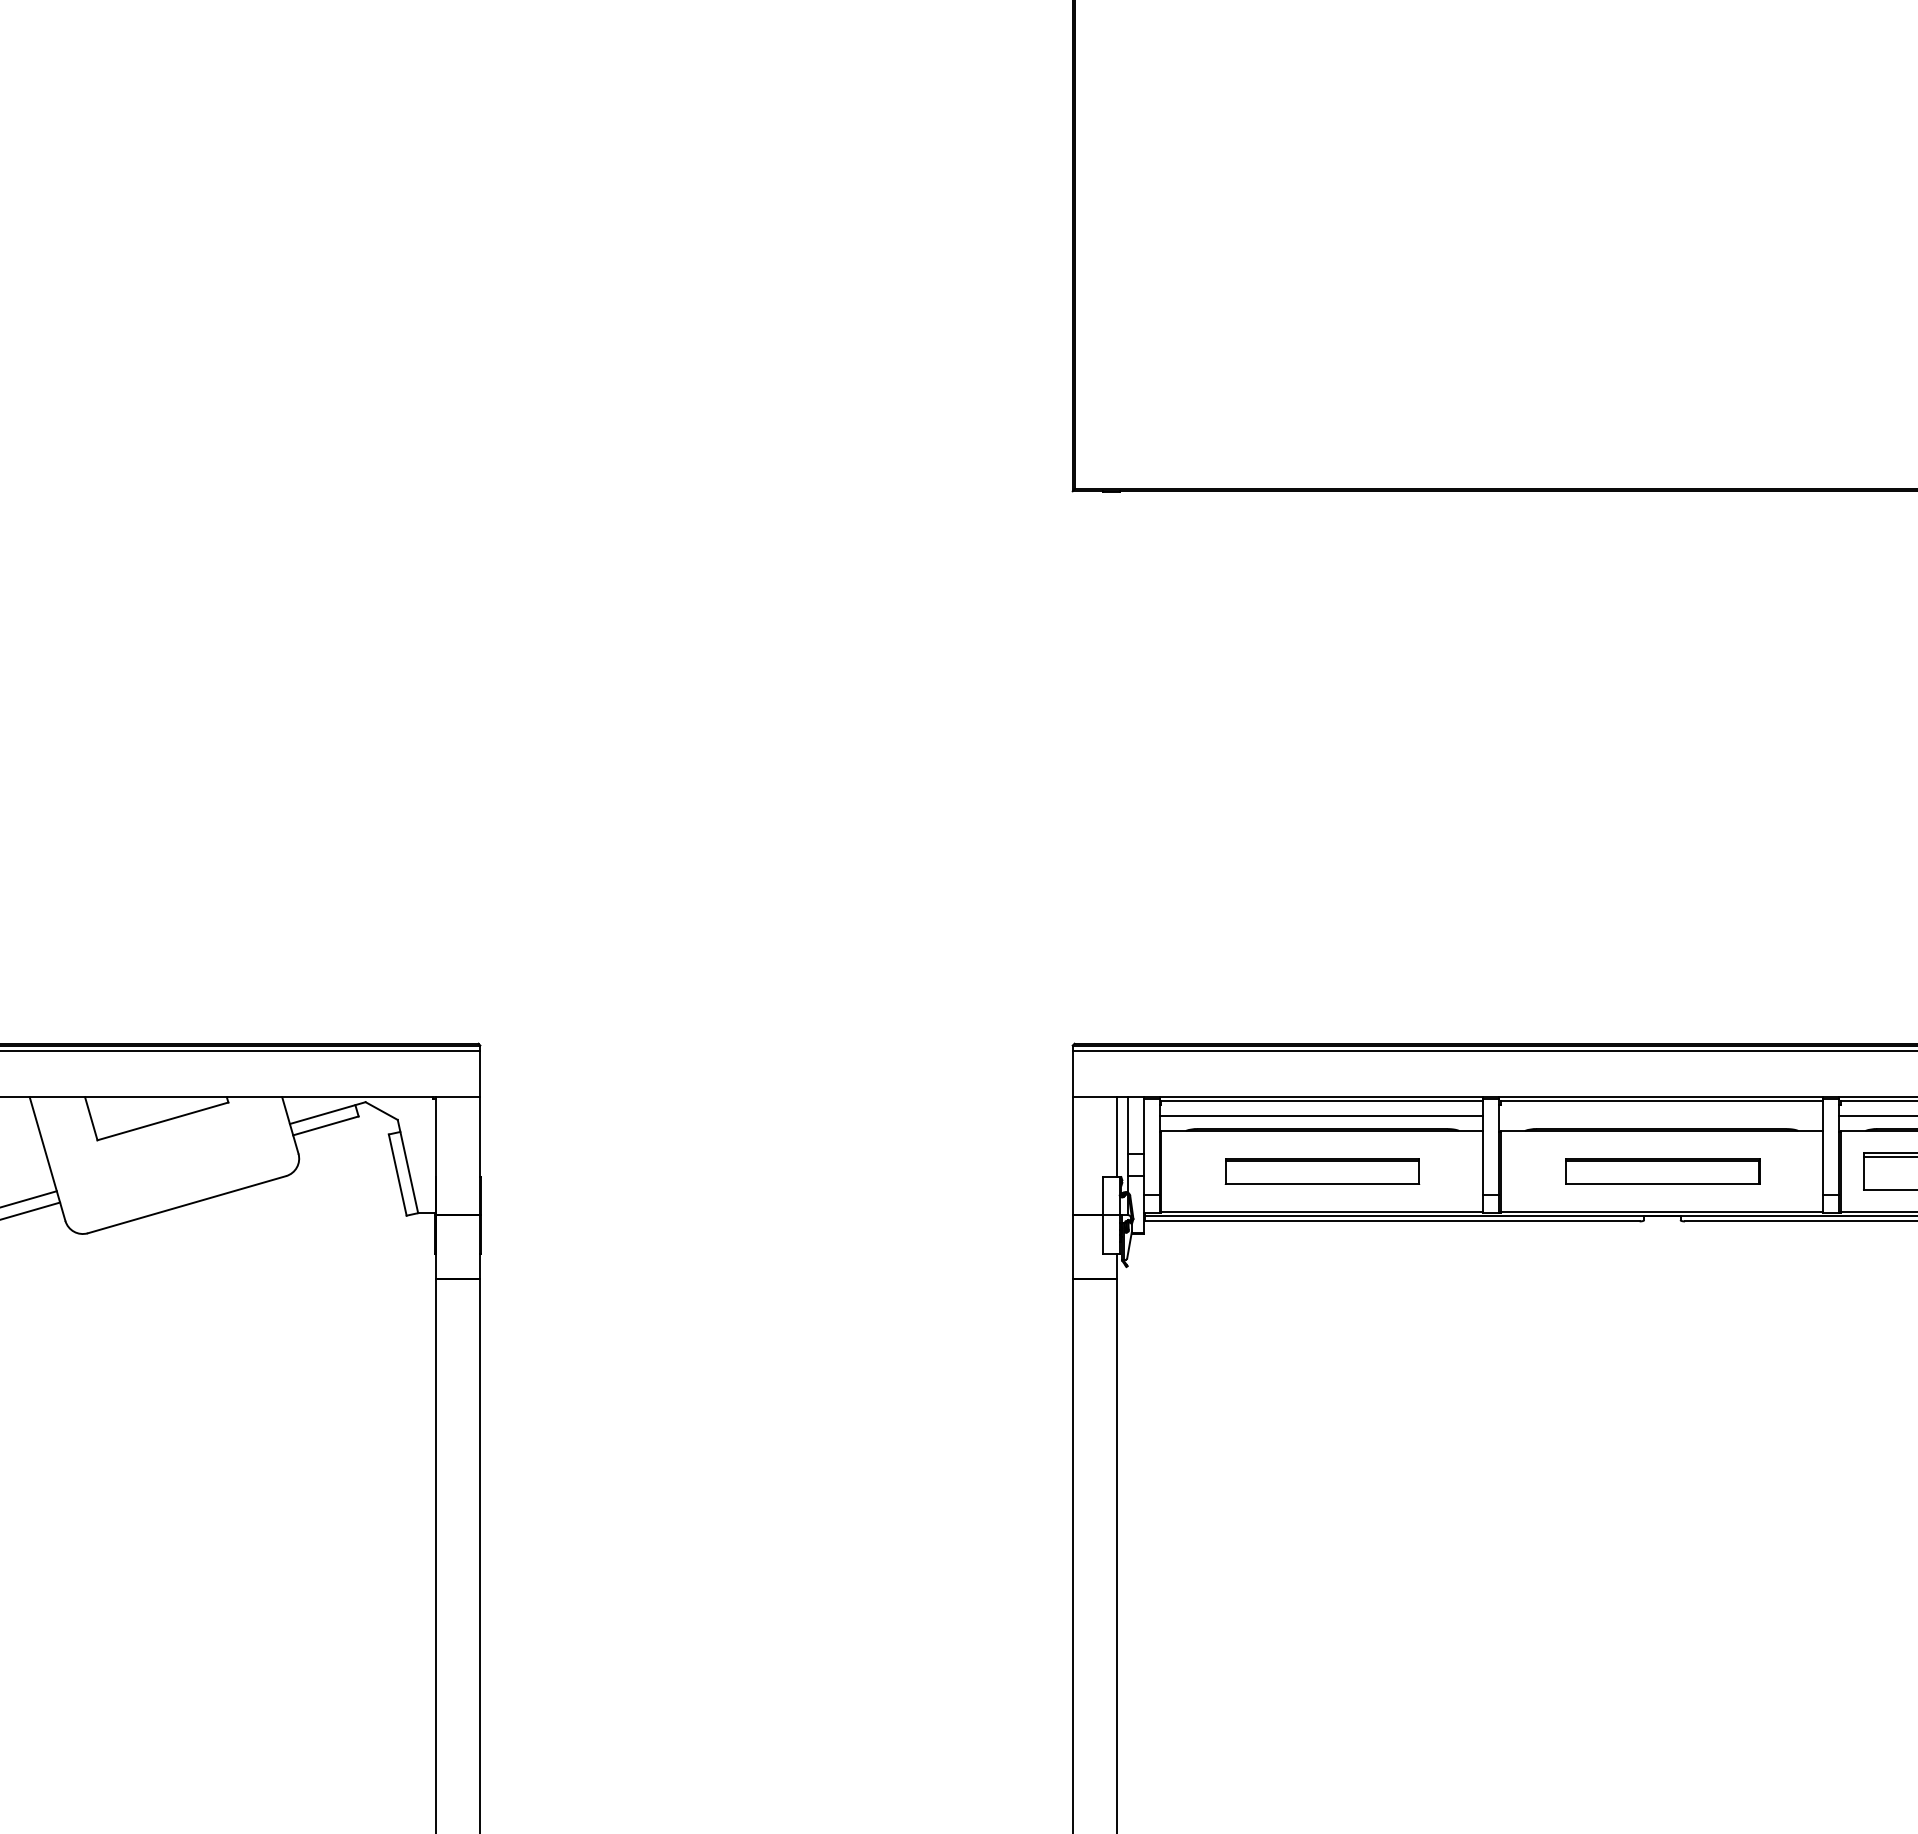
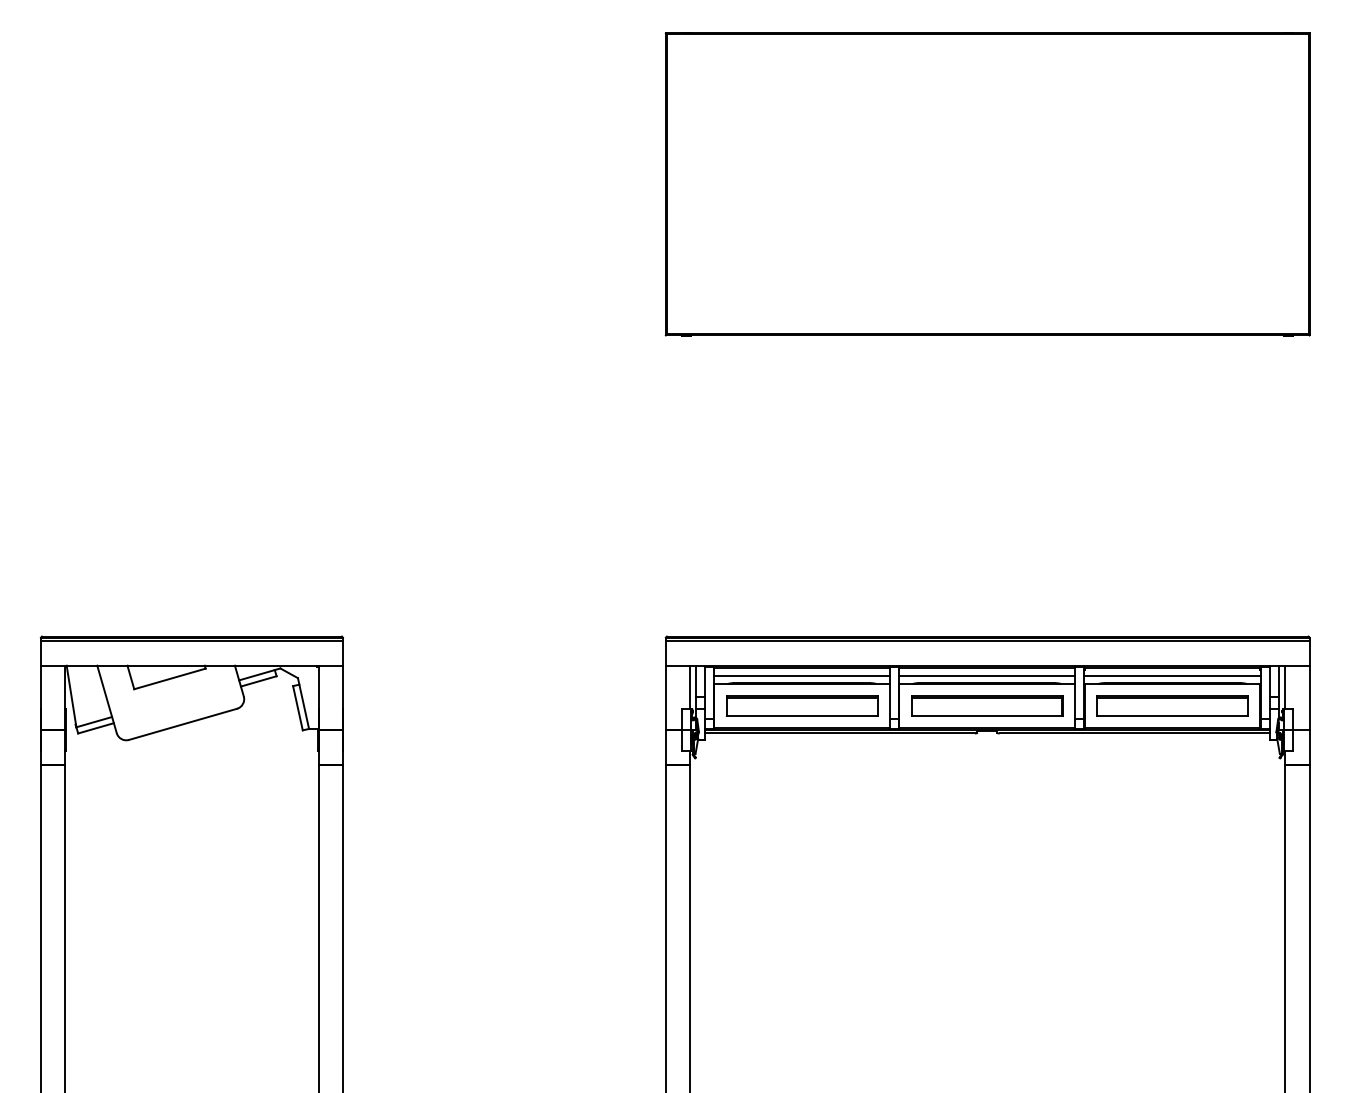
line: (1660, 1116) -> (986, 676), added
part: (1321, 1170) -> (801, 705), size x1.43
part: (1662, 1170) -> (987, 705), size x1.43

